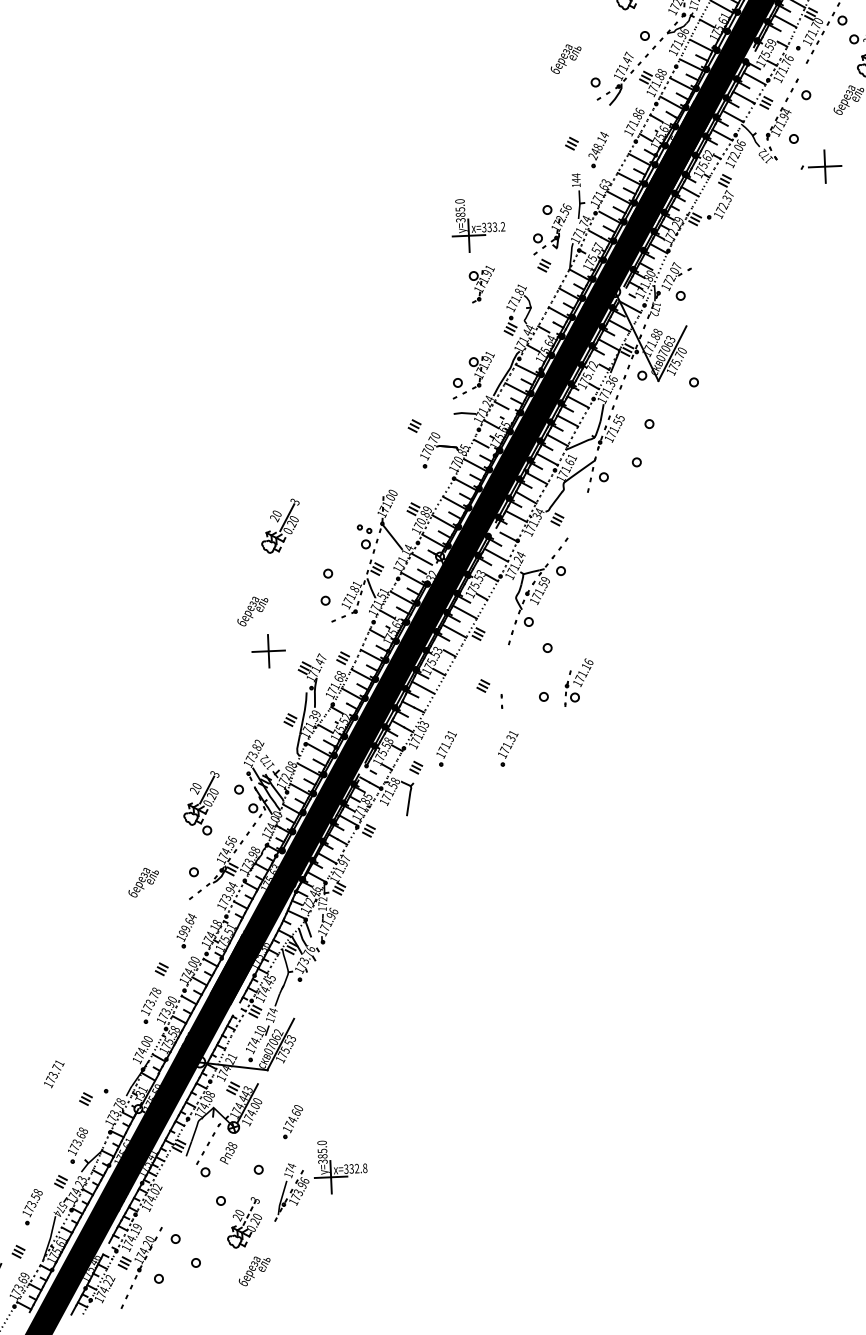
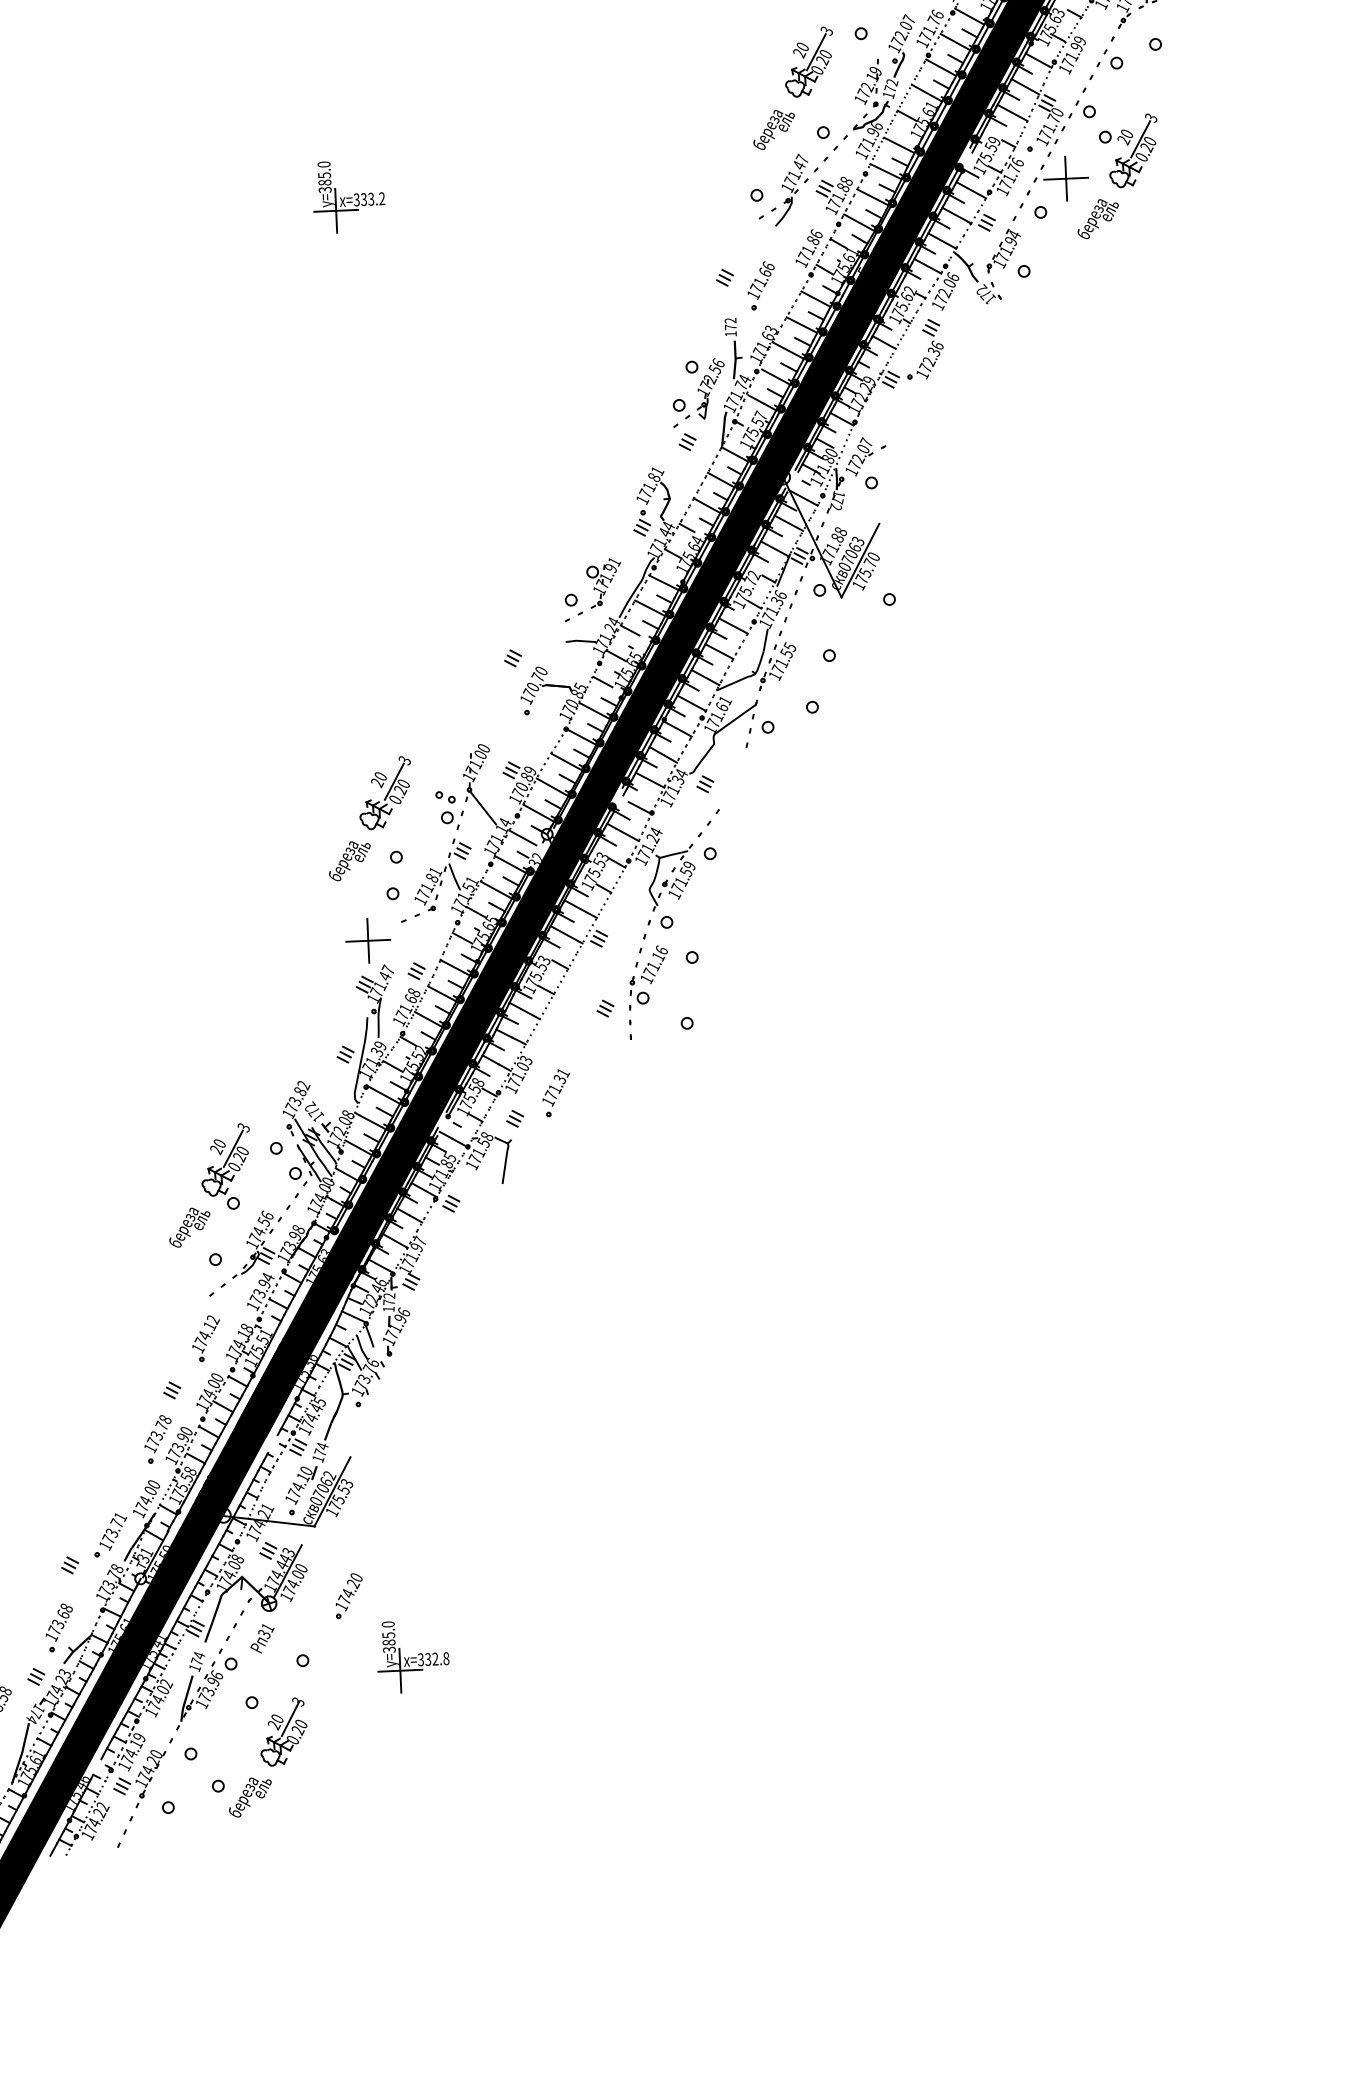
text: (565, 58) -> (773, 129), moved
text: (598, 145) -> (760, 280), 248.14 -> 171.66
part: (820, 166) -> (1060, 178), moved
text: (576, 177) -> (730, 323), 144 -> 172
text: (728, 193) -> (936, 344), 172.37 -> 172.36
part: (478, 225) -> (349, 197), moved
part: (481, 284) -> (603, 467), removed
part: (279, 526) -> (384, 793), moved
text: (252, 611) -> (349, 861), moved
part: (268, 651) -> (368, 940), moved
part: (579, 682) -> (648, 977), moved
part: (507, 748) -> (638, 1093), removed
text: (143, 882) -> (189, 1227), moved
text: (187, 924) -> (206, 1330), 199.64 -> 174.12
text: (54, 1073) -> (113, 1531), moved
text: (296, 1113) -> (353, 1584), 174.60 -> 174.20
text: (232, 1145) -> (267, 1627), 38 -> 31
part: (291, 1192) -> (199, 1691), moved
text: (63, 1205) -> (39, 1708), 574 -> 174
line: (249, 1212) -> (290, 1718), dashed -> solid
text: (254, 1271) -> (250, 1797), moved

